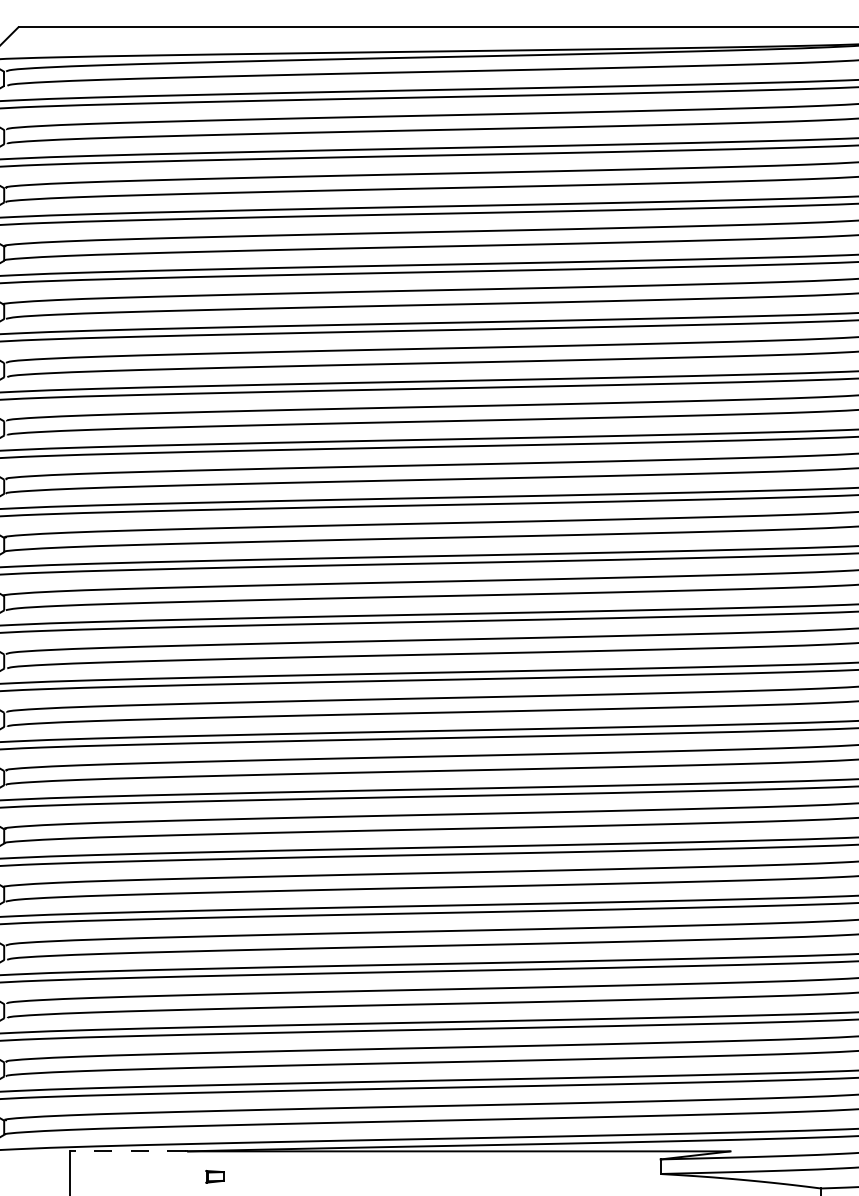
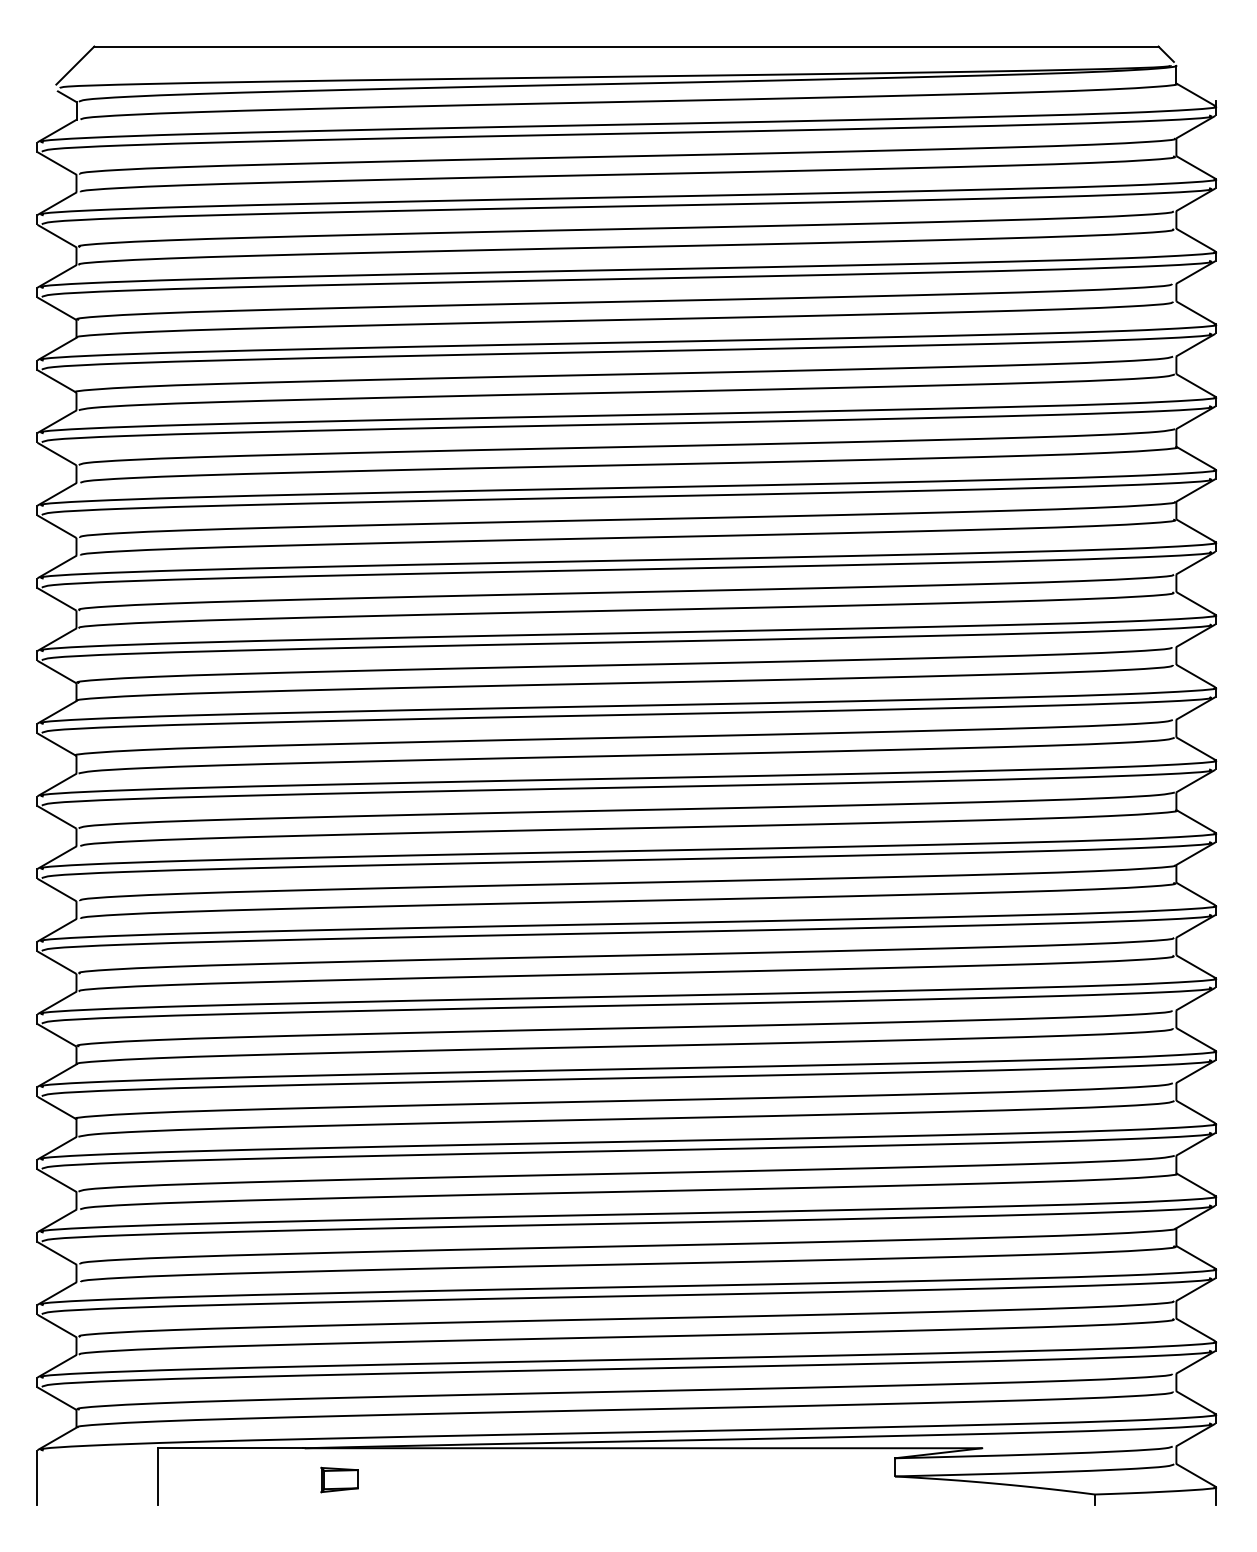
line: (126, 1151) -> (229, 1448), dashed -> solid
part: (215, 1176) -> (339, 1479), size x1.67

